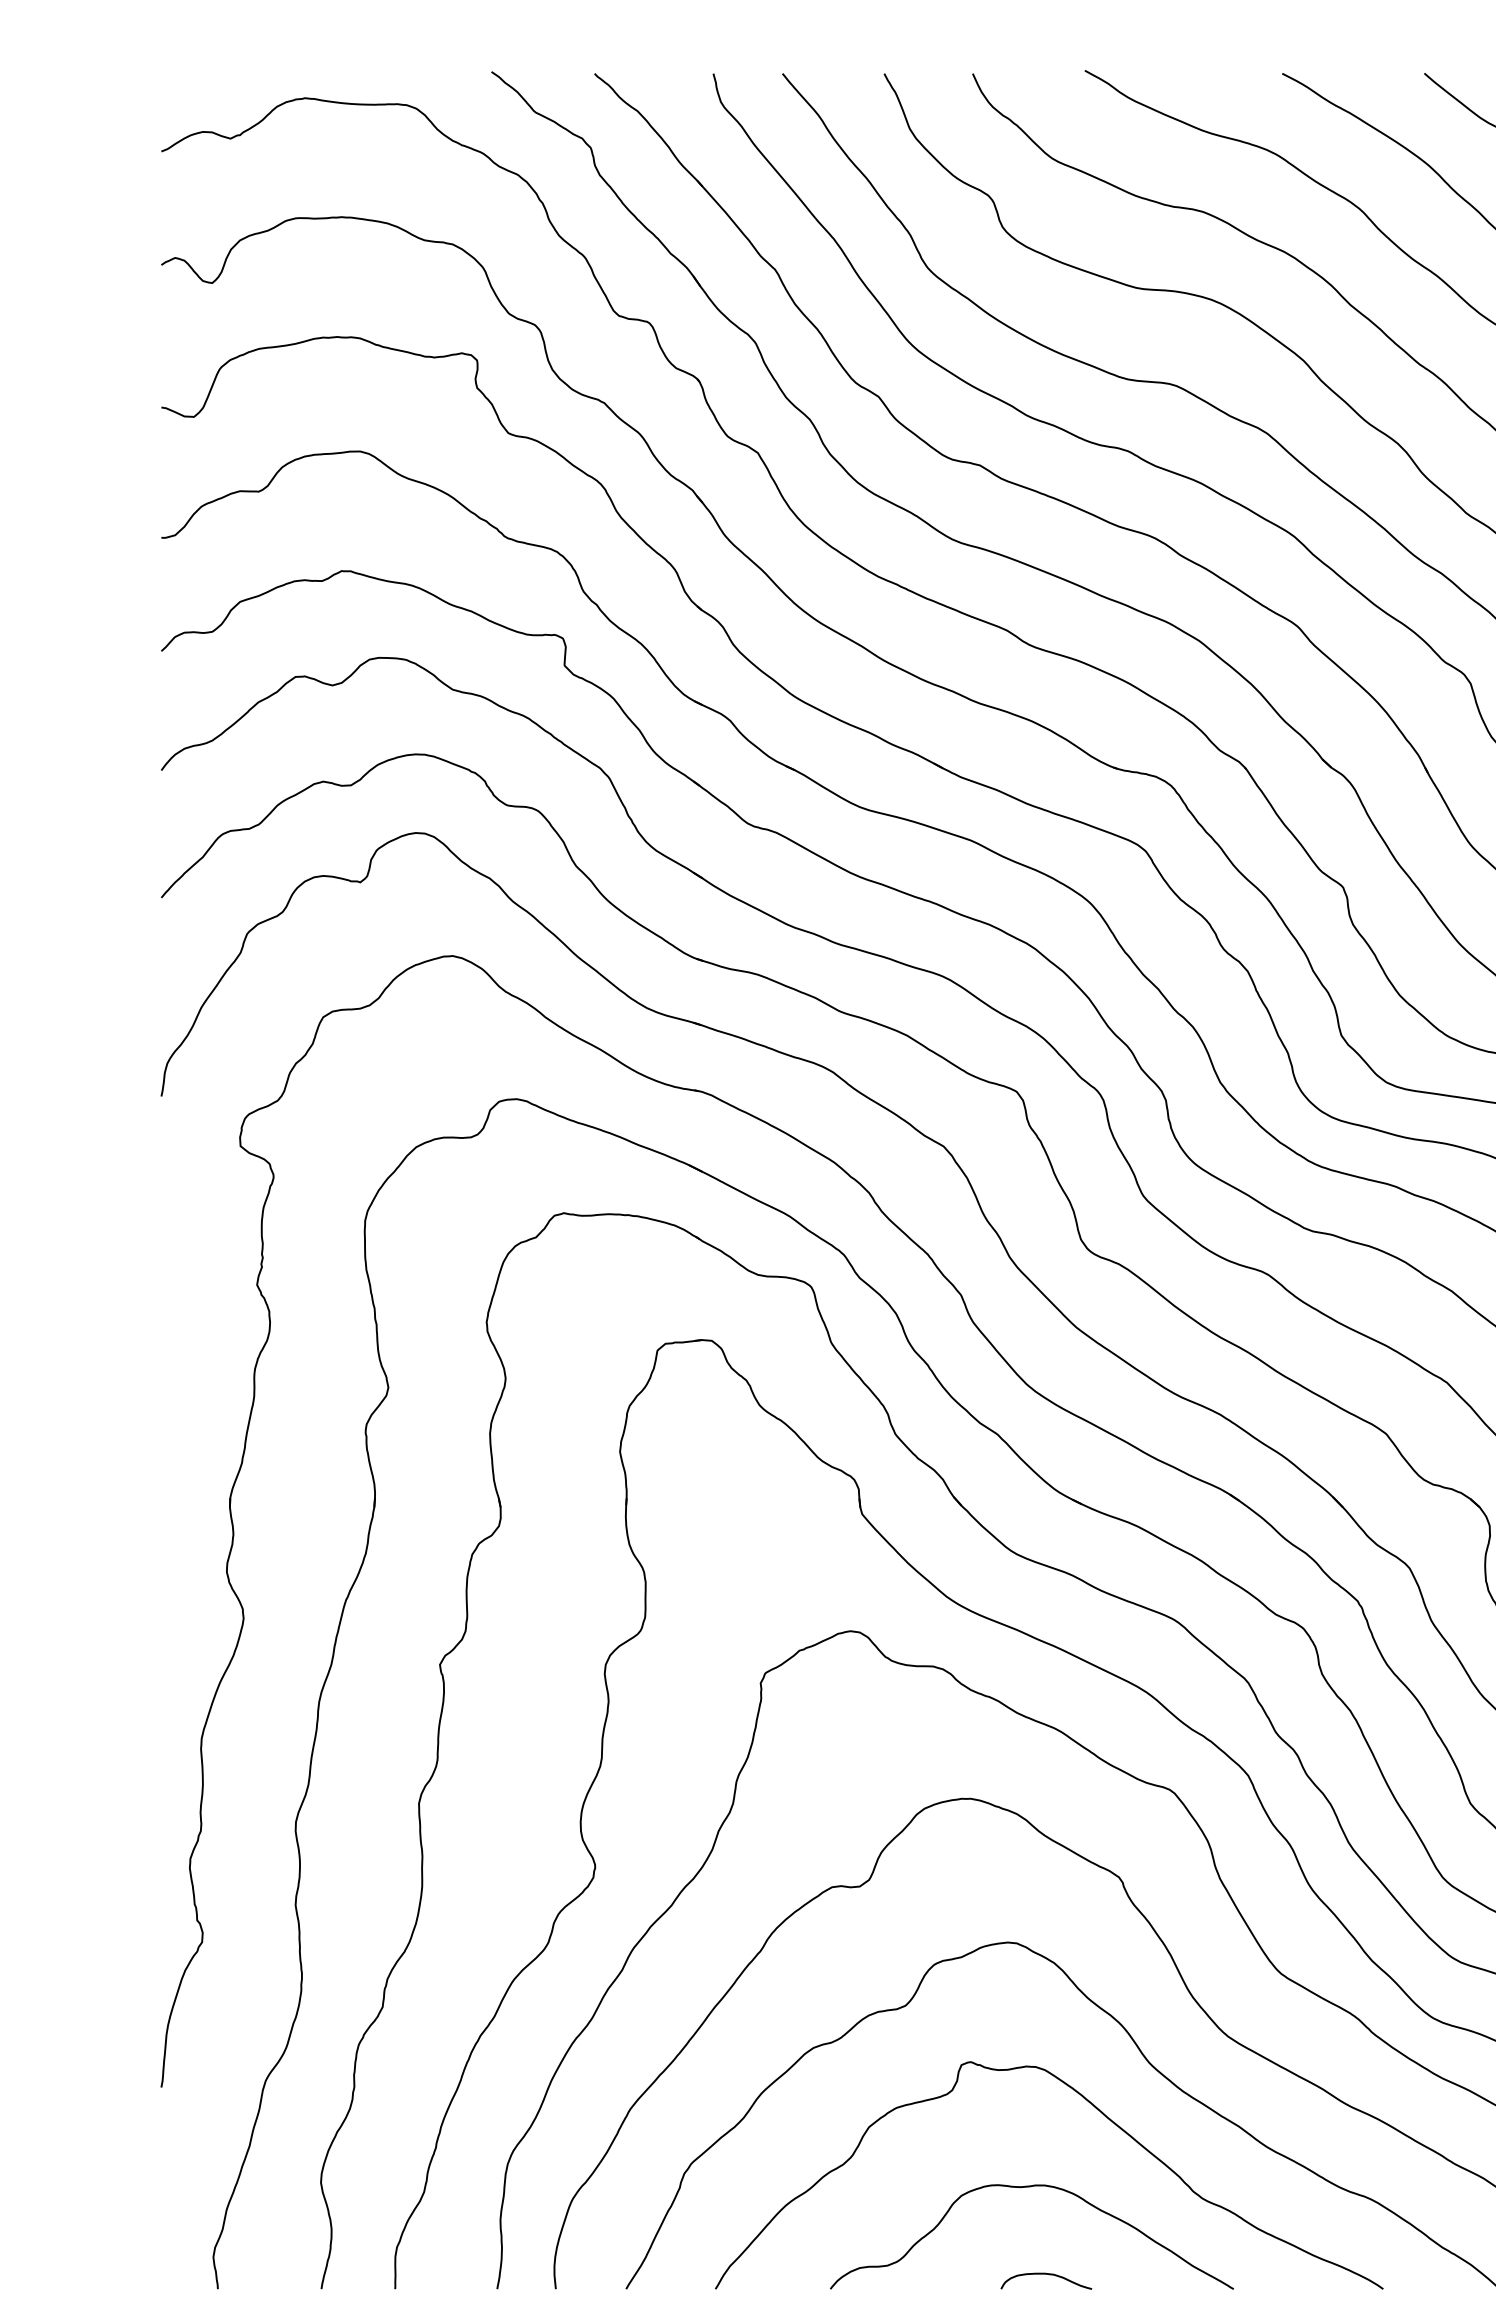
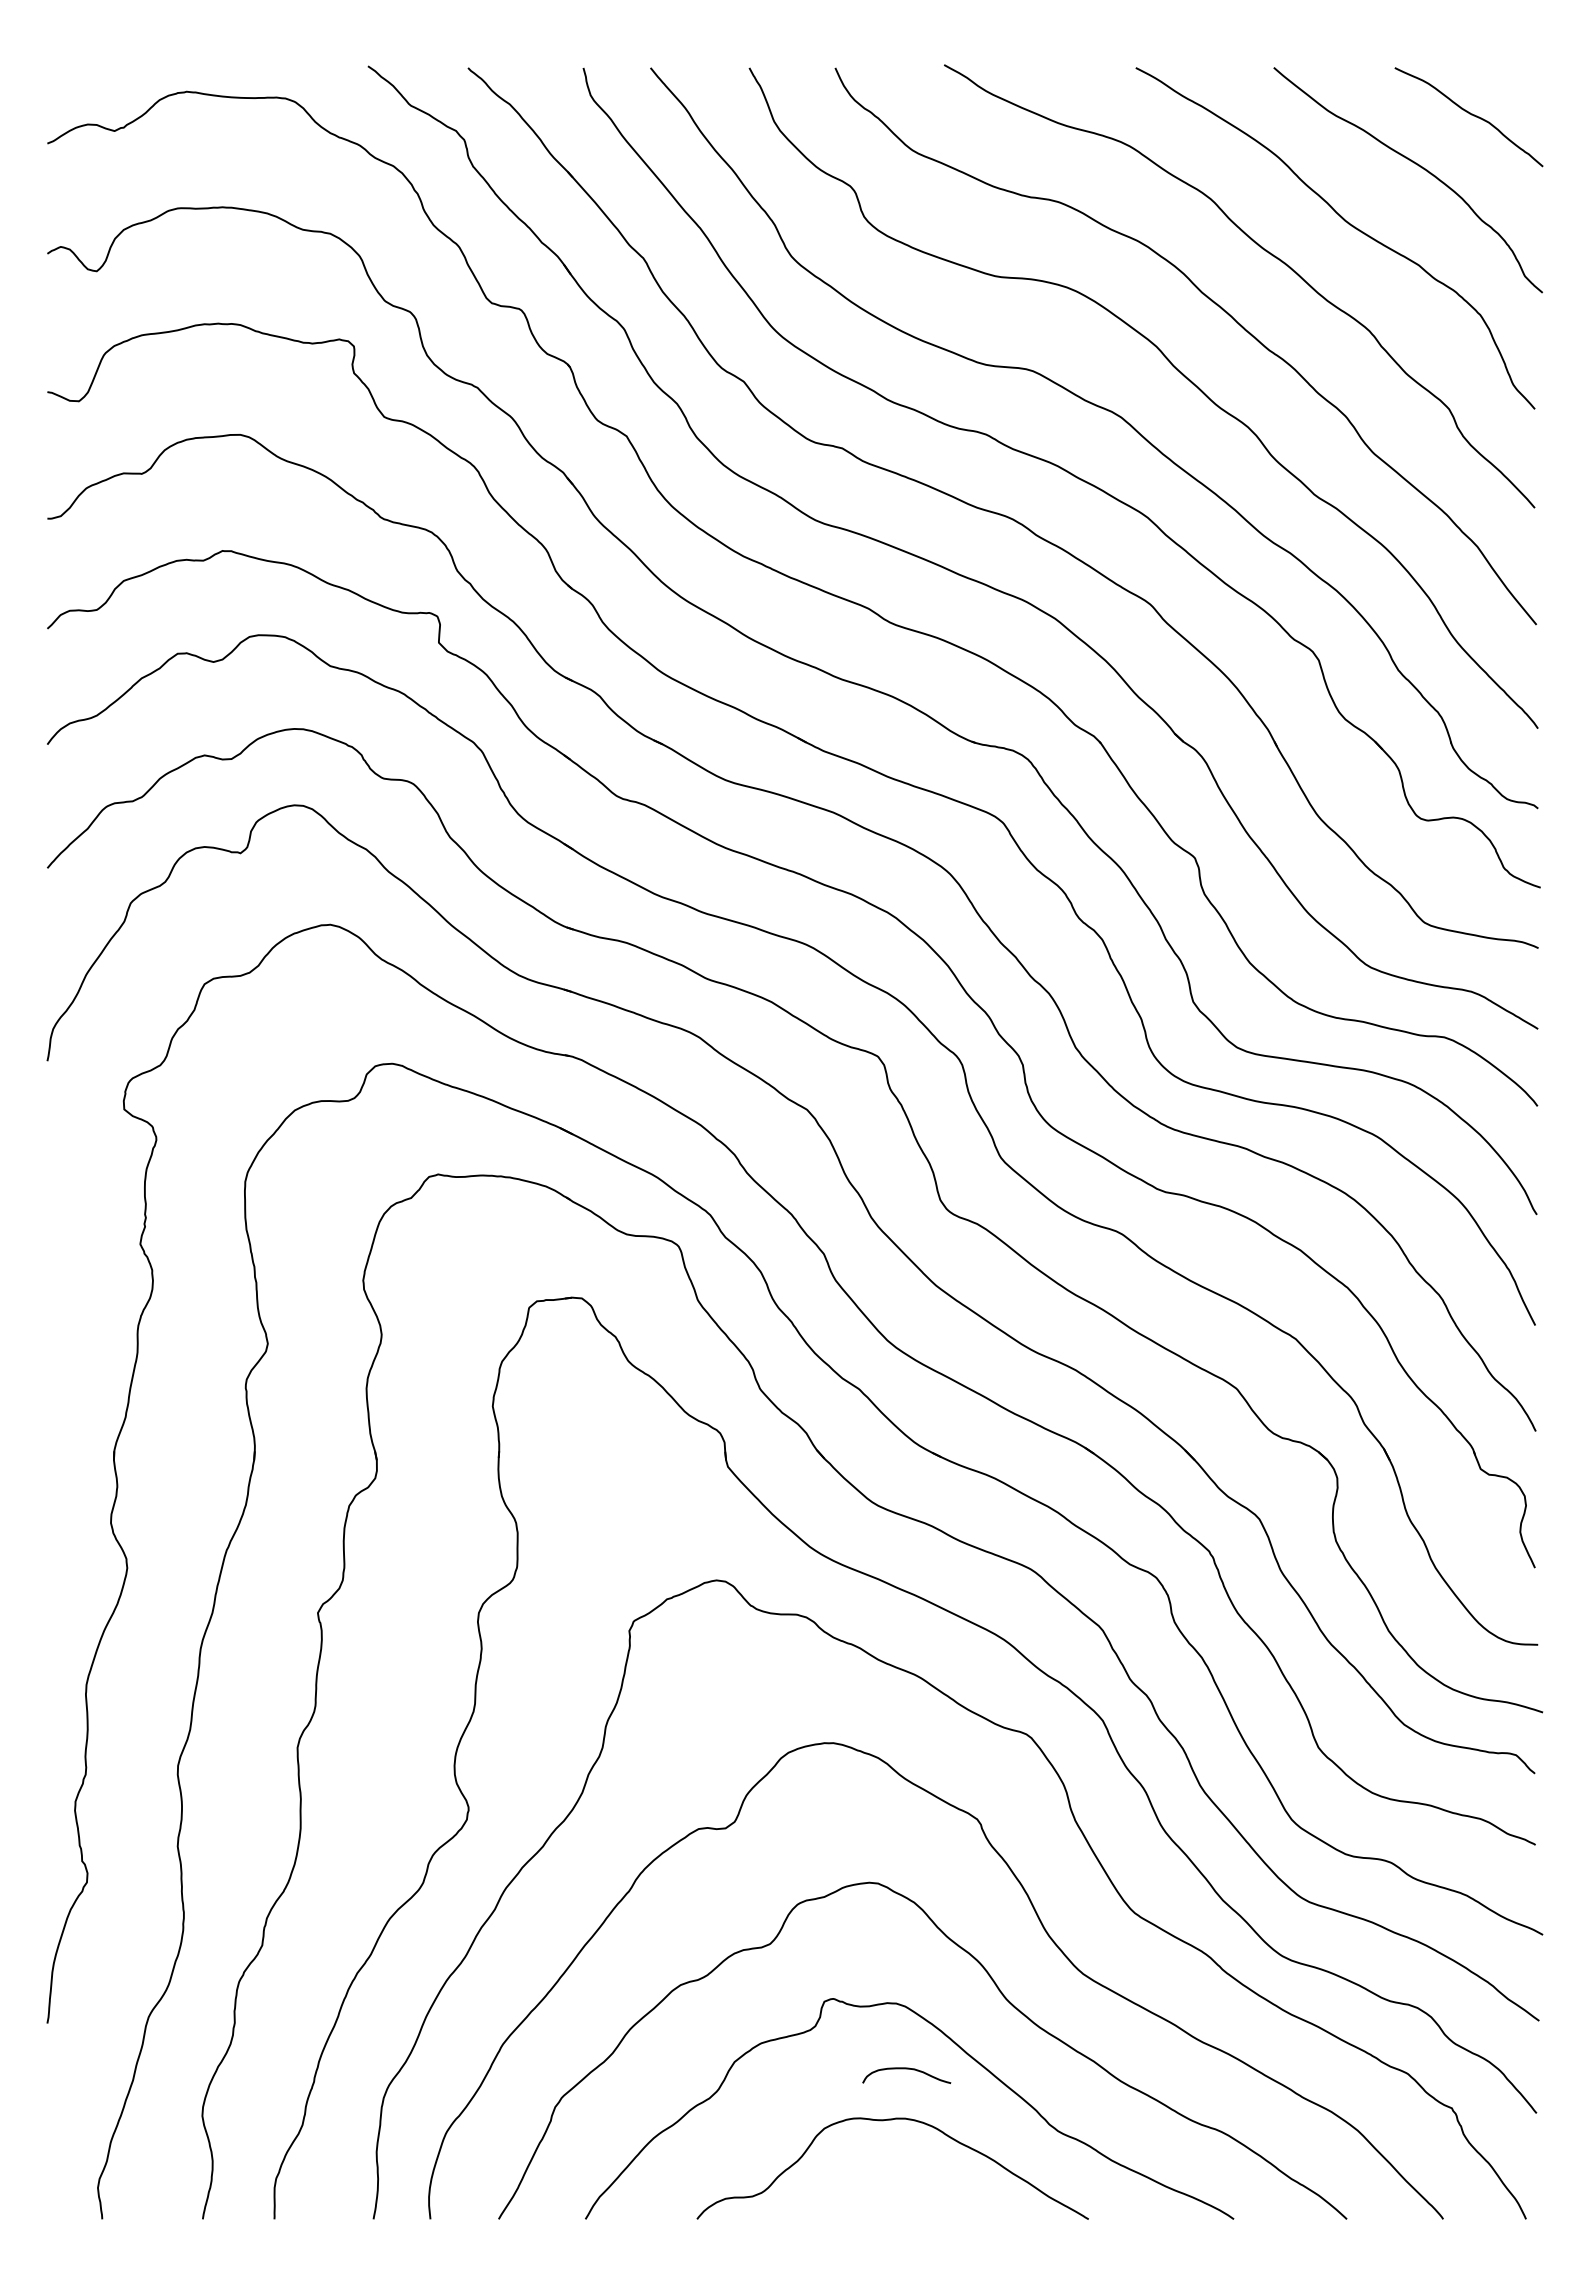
curve: (1046, 2274) -> (906, 2069), moved

